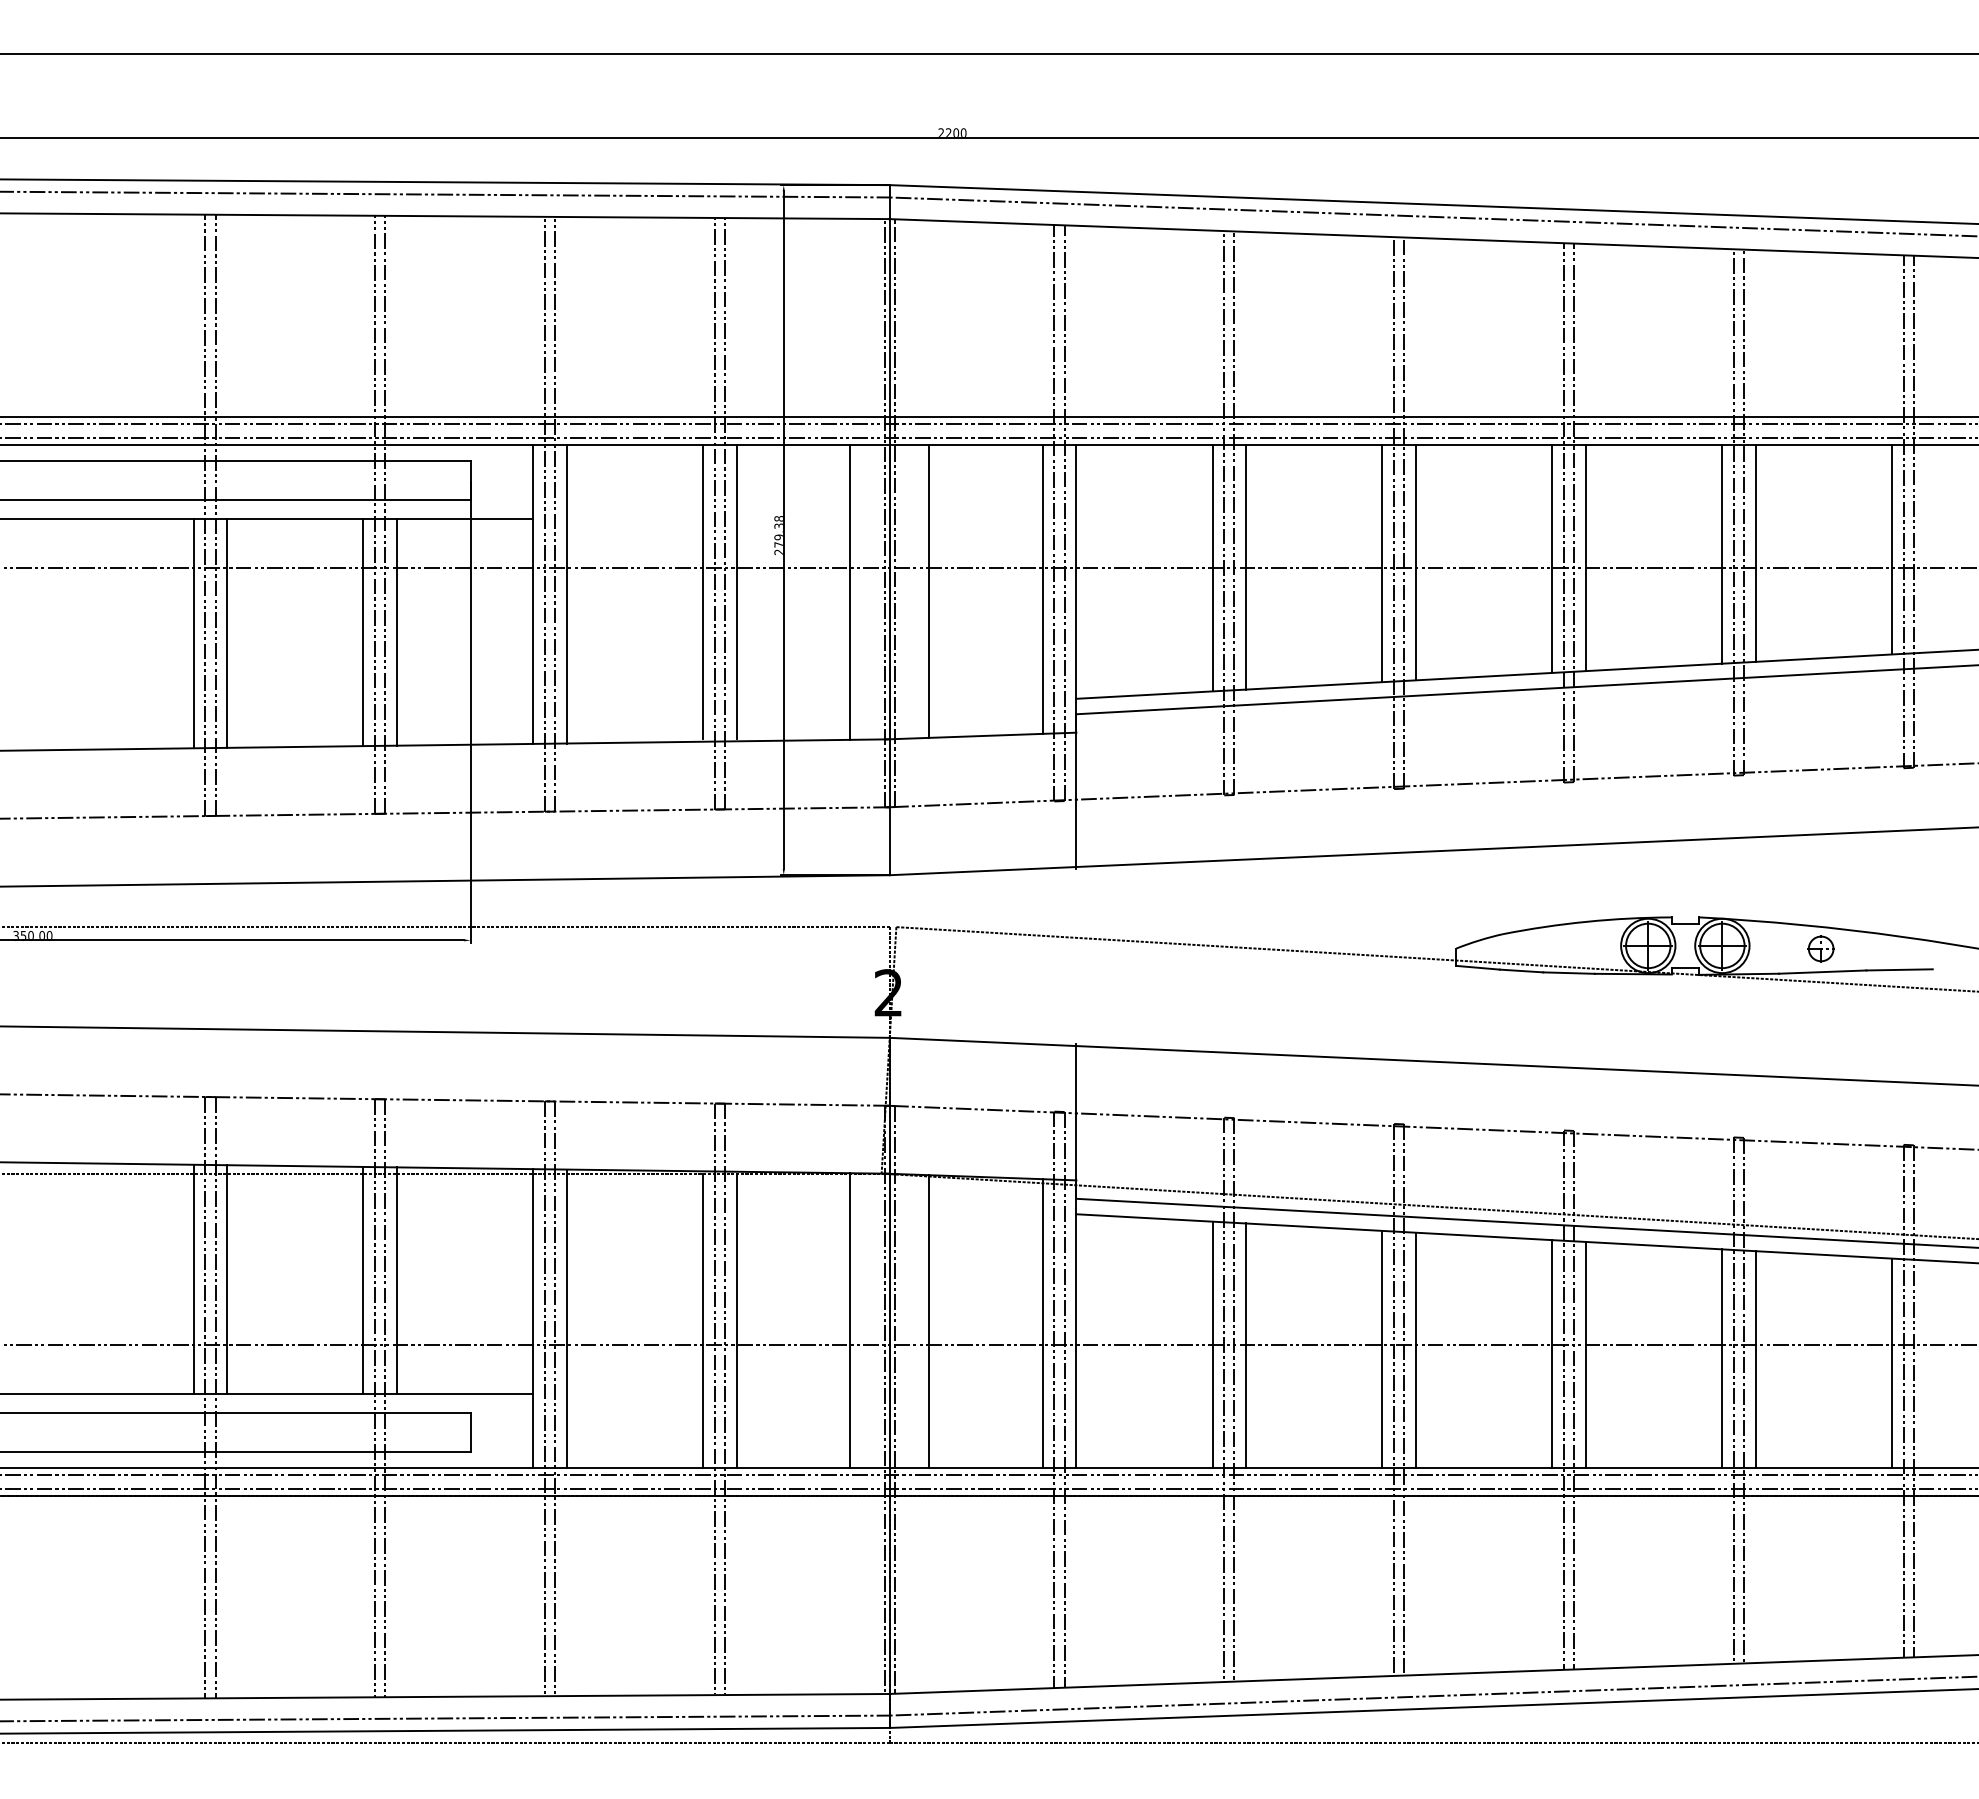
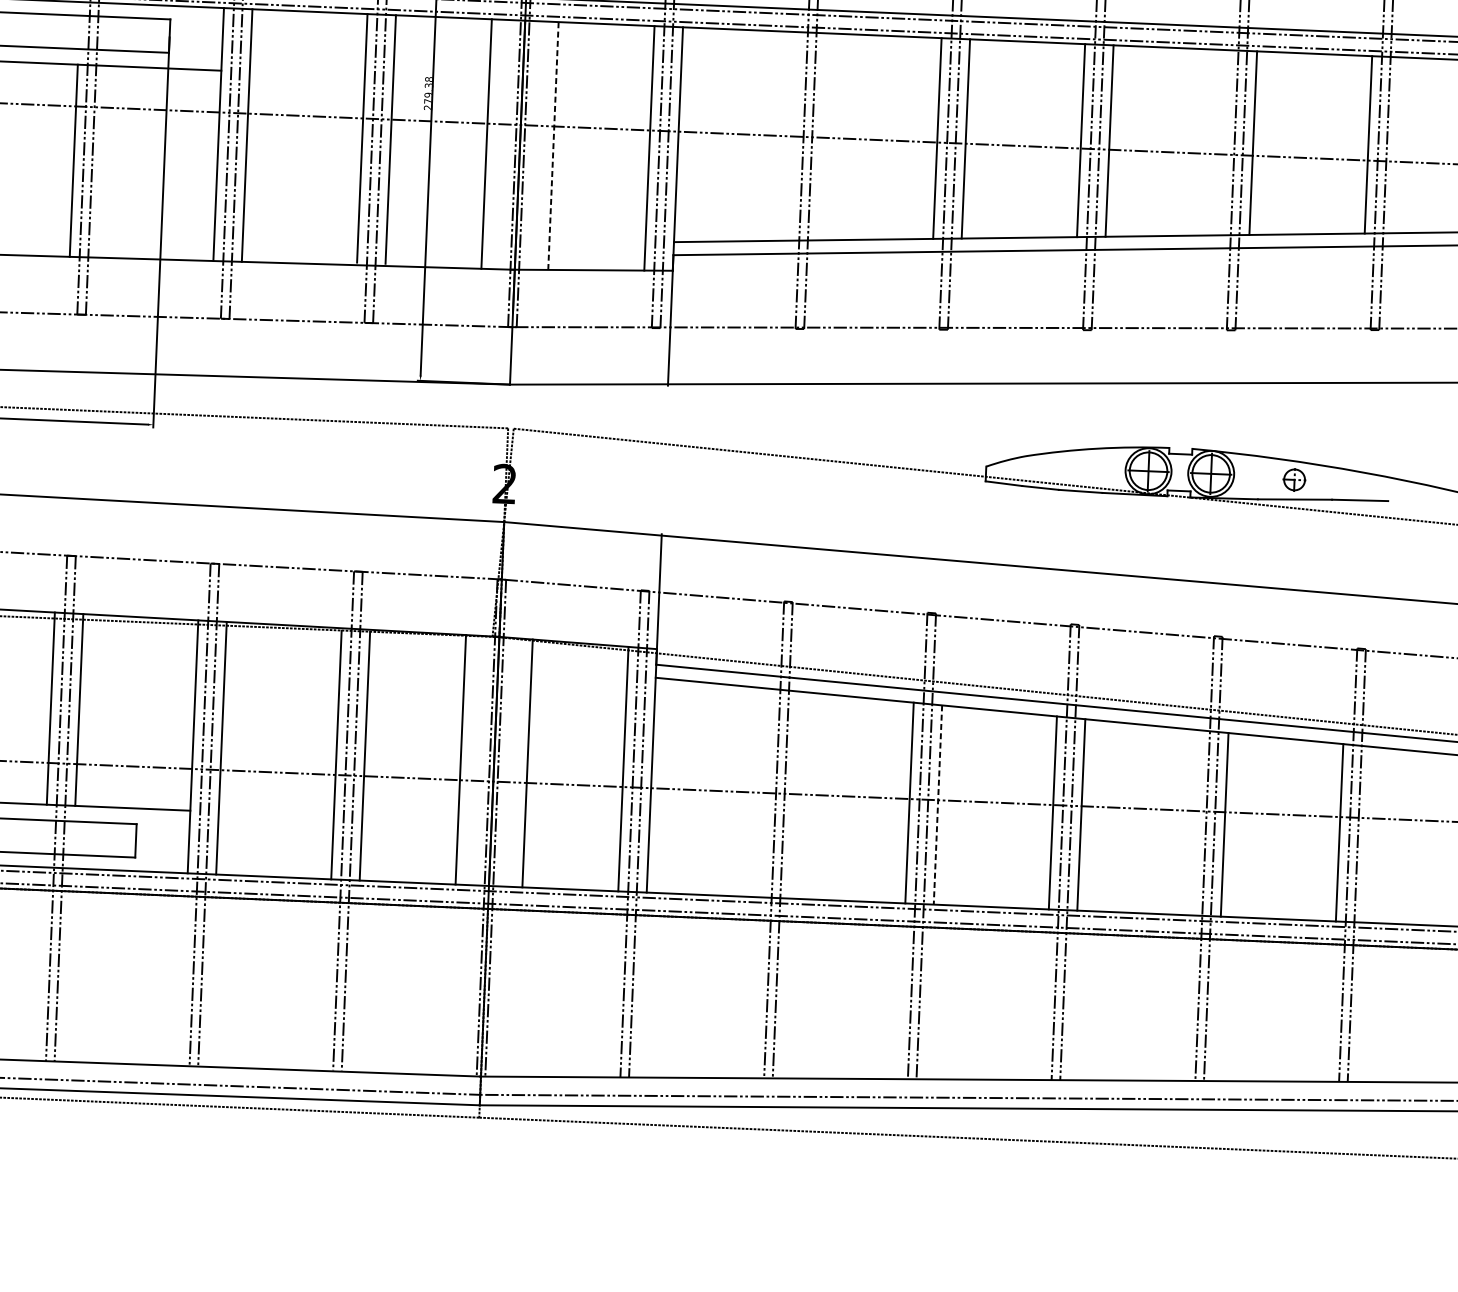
line: (1722, 553) -> (1225, 142), removed
line: (1246, 566) -> (822, 136), removed
line: (1212, 567) -> (793, 135), removed
line: (929, 591) -> (553, 146), solid -> dashed
line: (397, 631) -> (102, 161), removed
line: (1212, 1344) -> (766, 792), removed
line: (1246, 1345) -> (794, 794), removed
line: (1416, 1350) -> (938, 804), solid -> dashed
line: (1722, 1358) -> (1196, 822), removed

